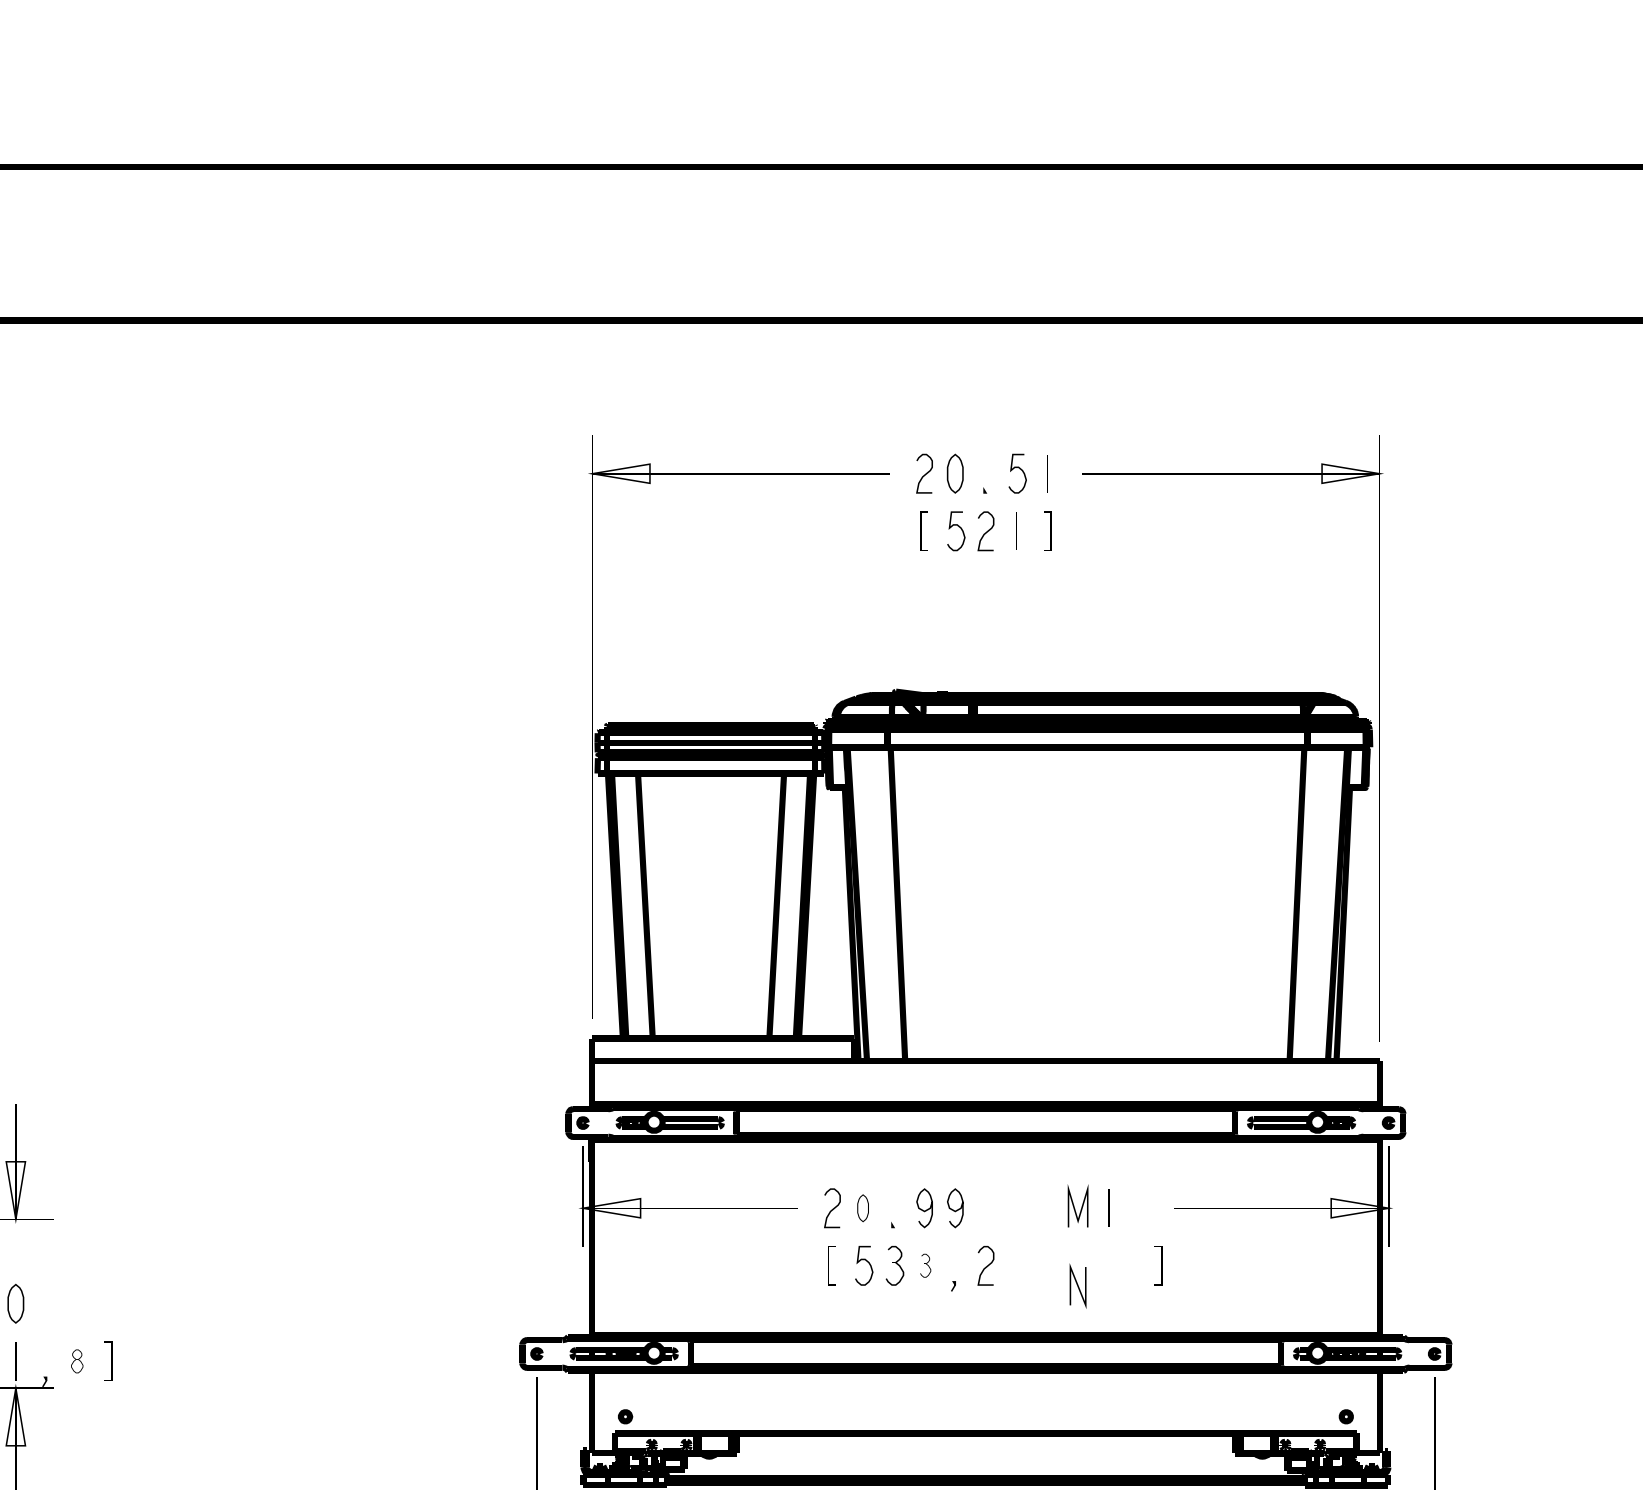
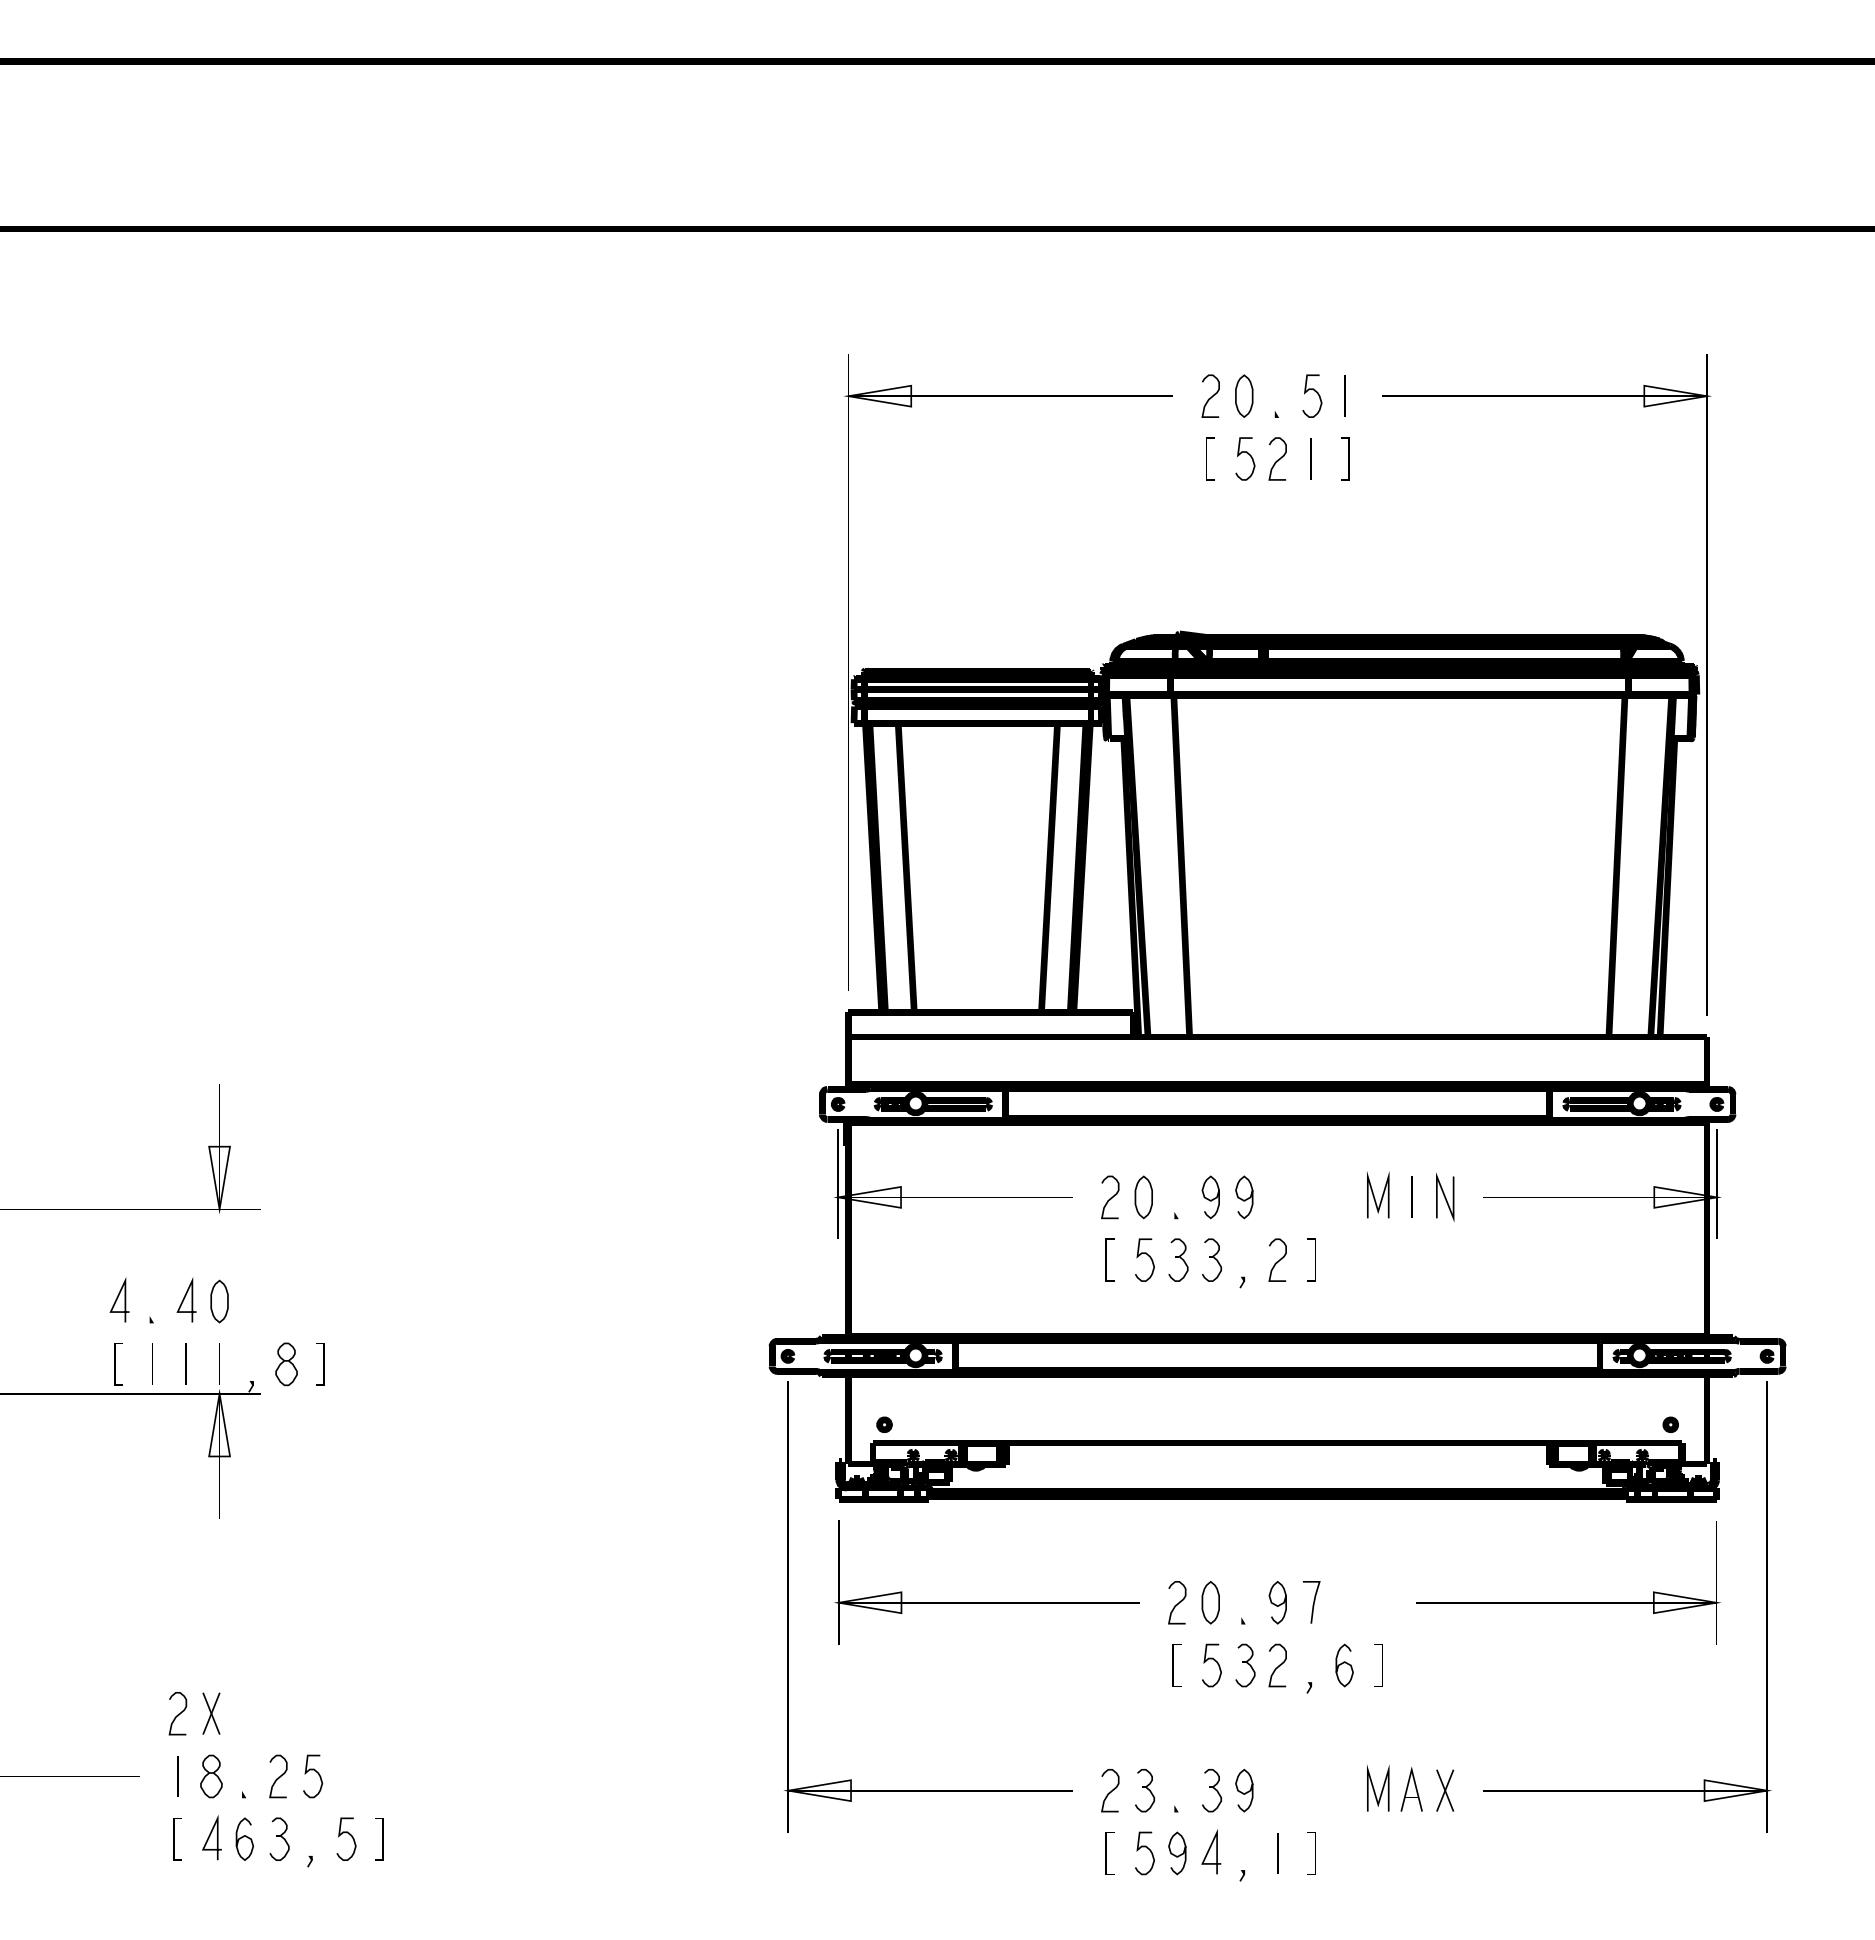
part: (862, 1208) -> (1143, 1197), size x1.43
part: (925, 1265) -> (1211, 1259), size x1.67
line: (1161, 1265) -> (1315, 1259), moved
line: (1078, 1285) -> (1445, 1196), moved
part: (77, 1361) -> (286, 1364), size x1.67

